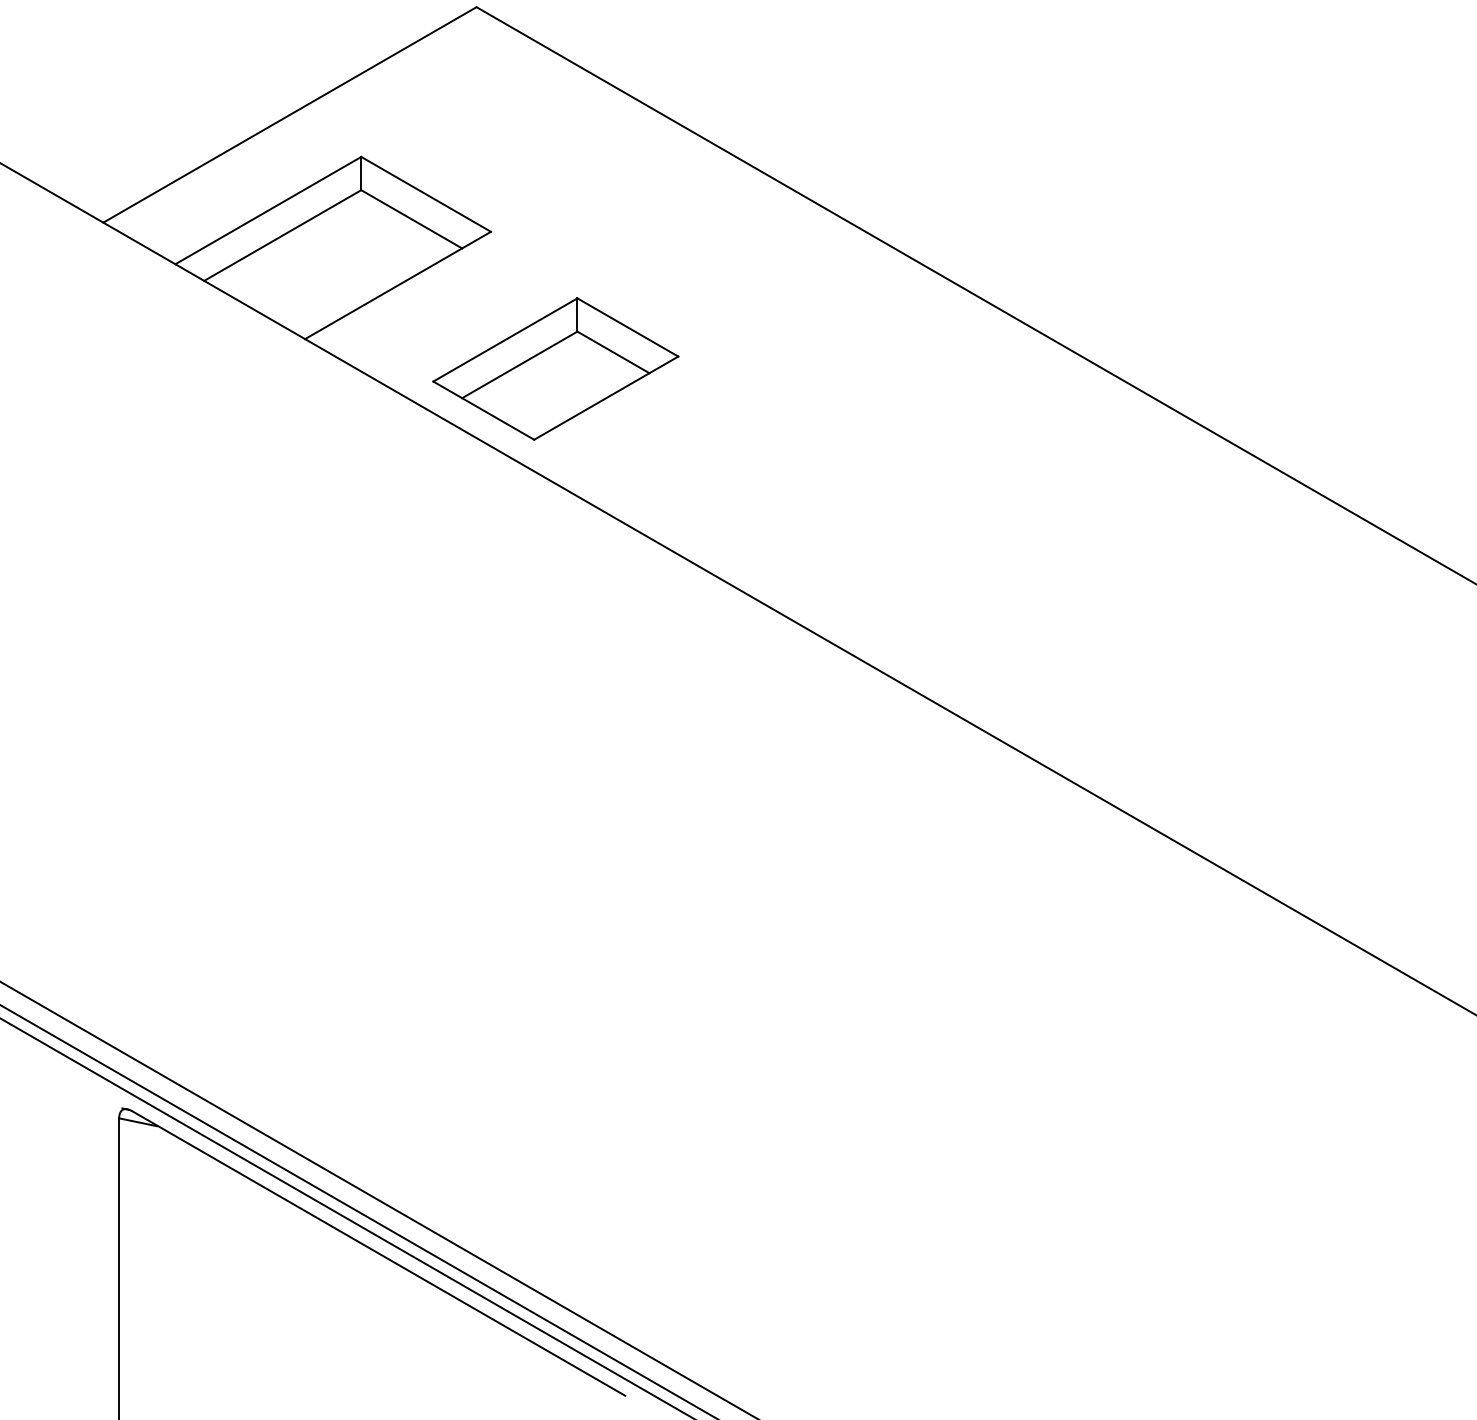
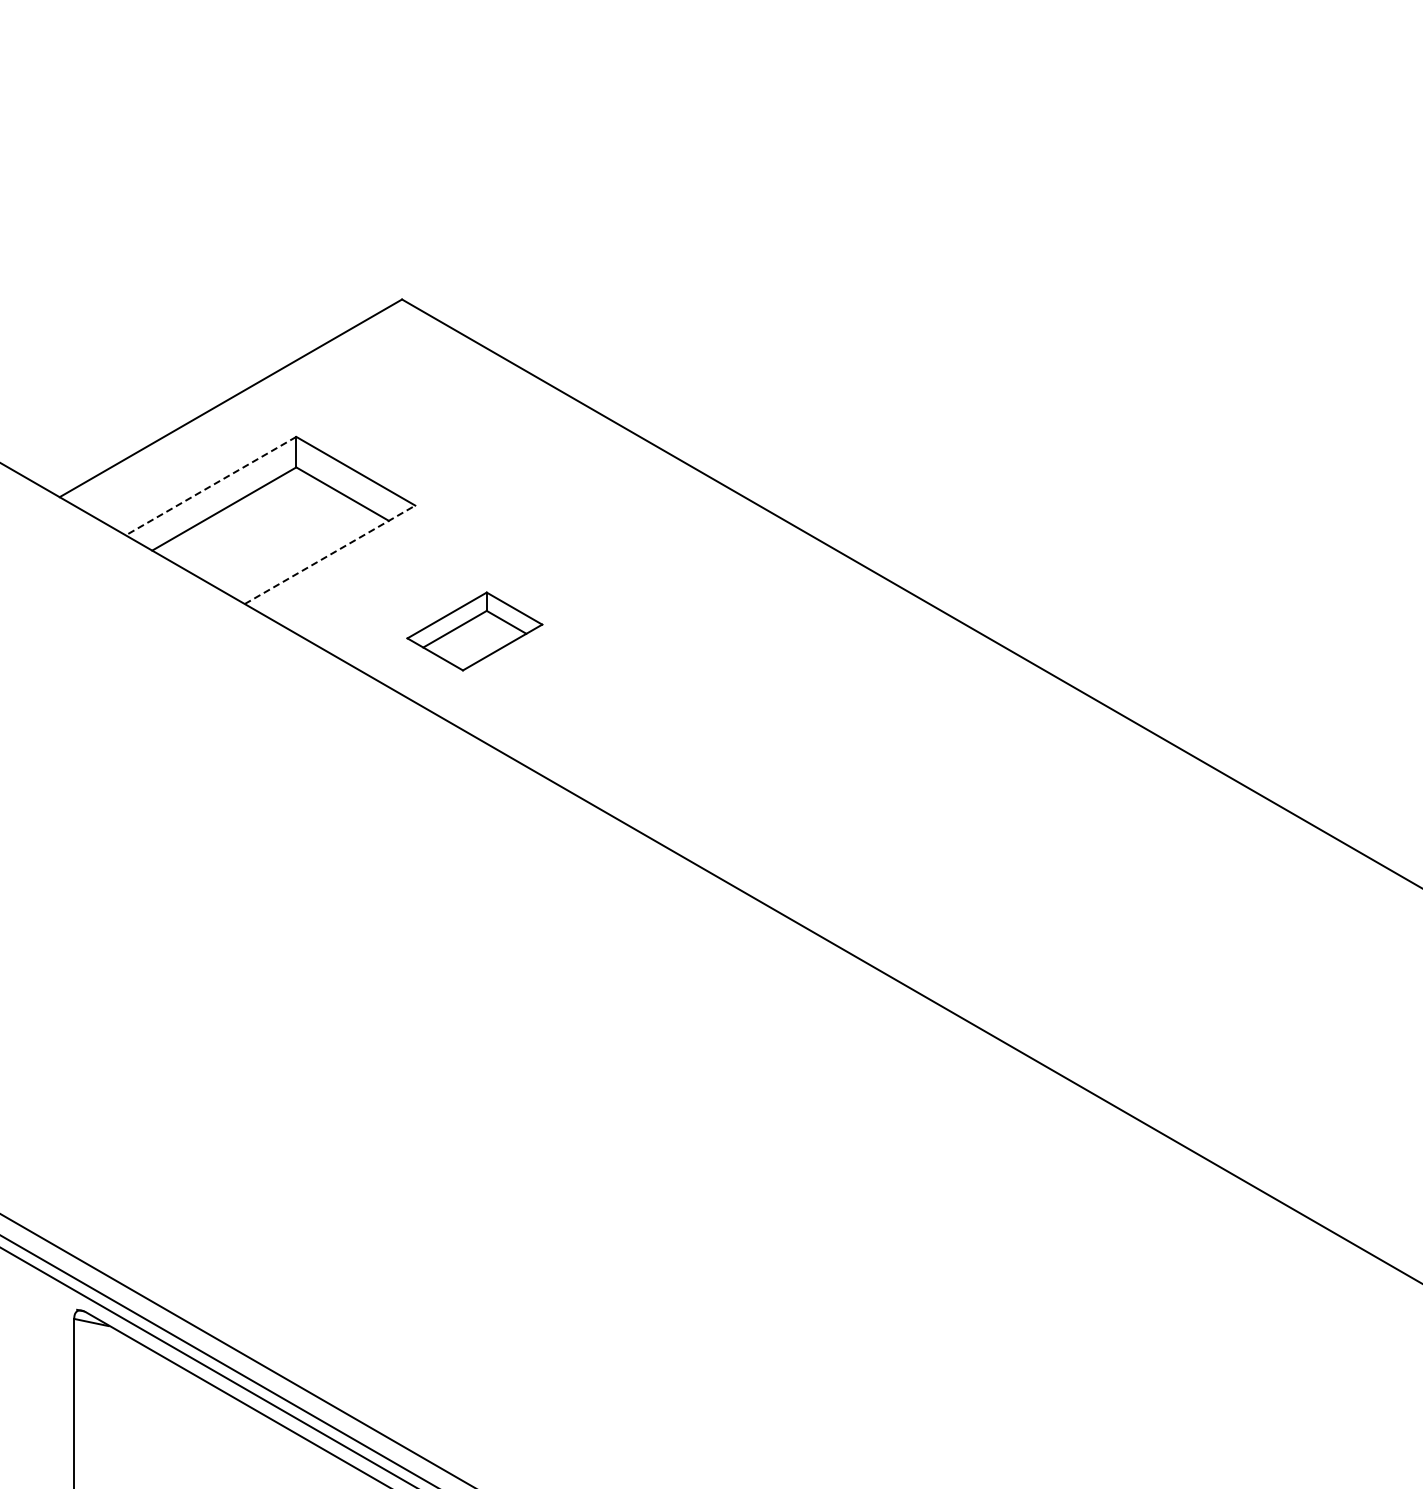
line: (267, 210) -> (210, 486), solid -> dashed
line: (398, 285) -> (330, 554), solid -> dashed
part: (555, 369) -> (474, 631), size x0.6

